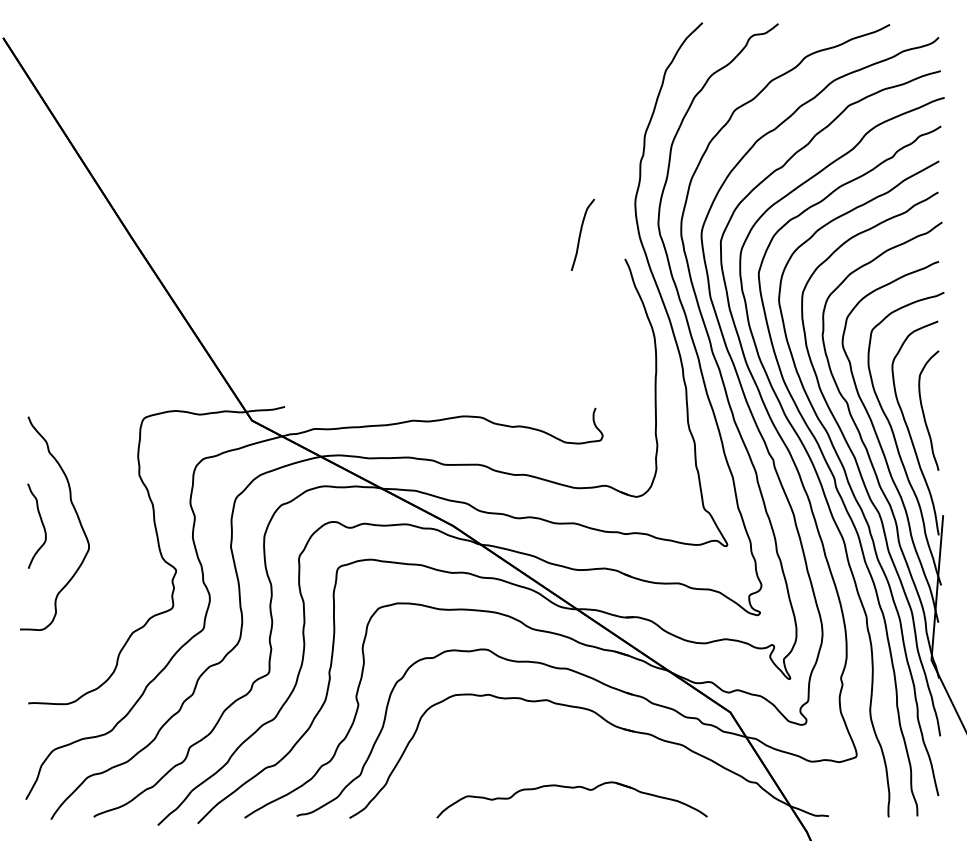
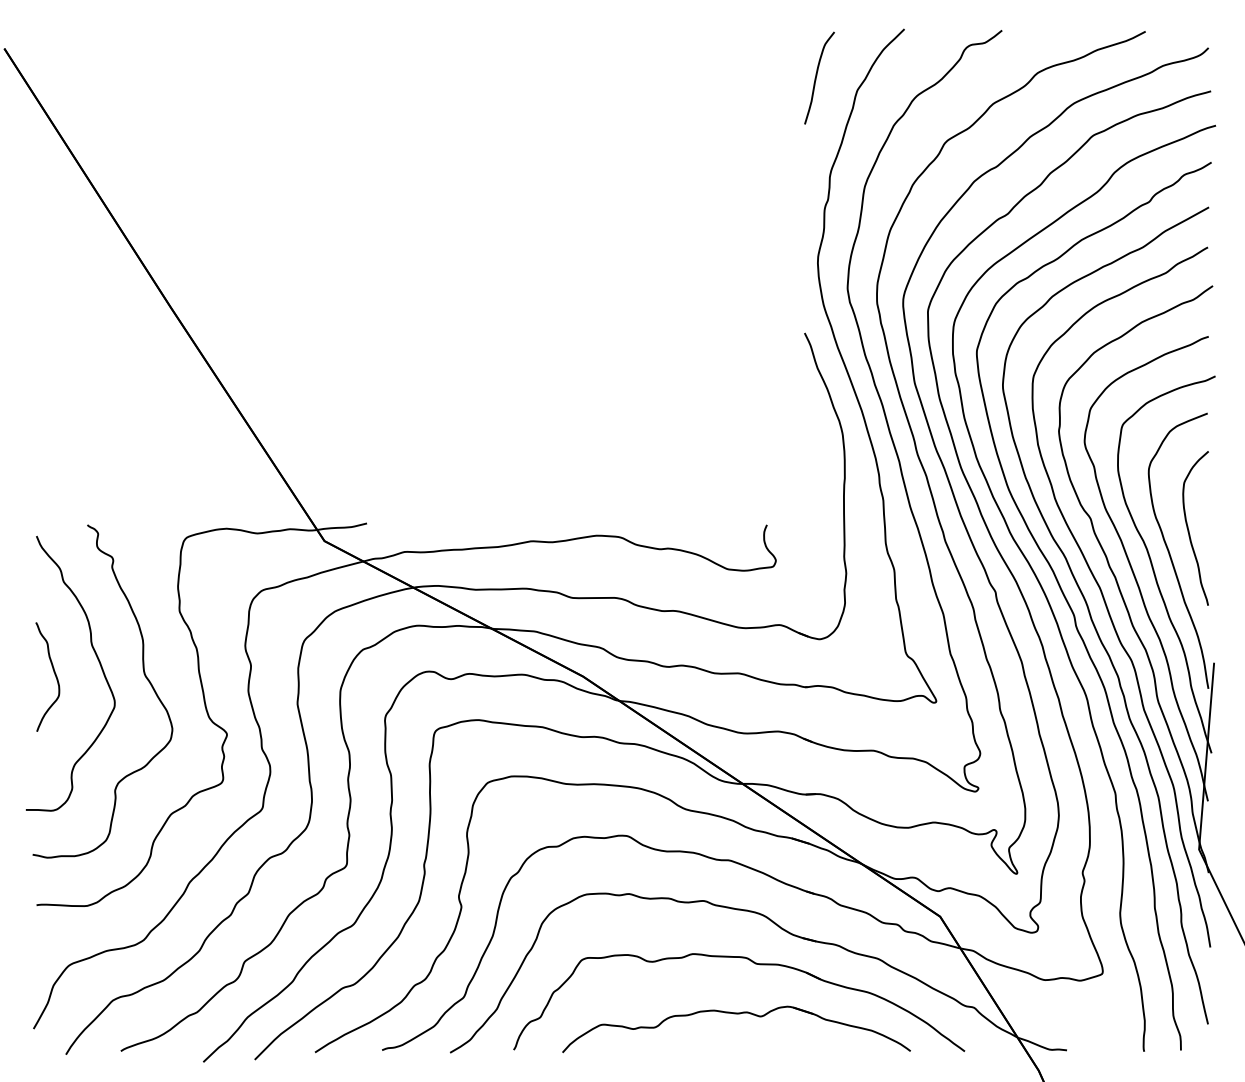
curve: (581, 232) -> (817, 75), moved
curve: (112, 525) -> (144, 676), added
part: (586, 749) -> (755, 964), added

